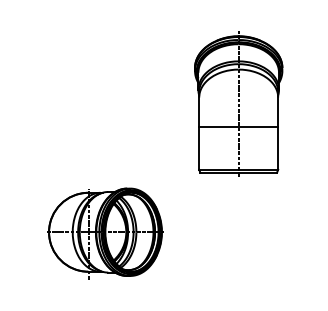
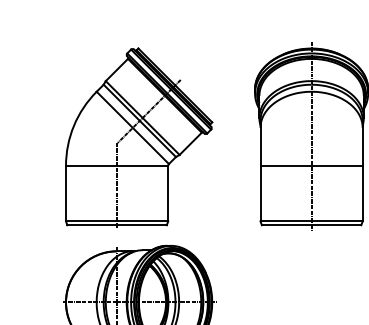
part: (105, 104) -> (139, 136), added

